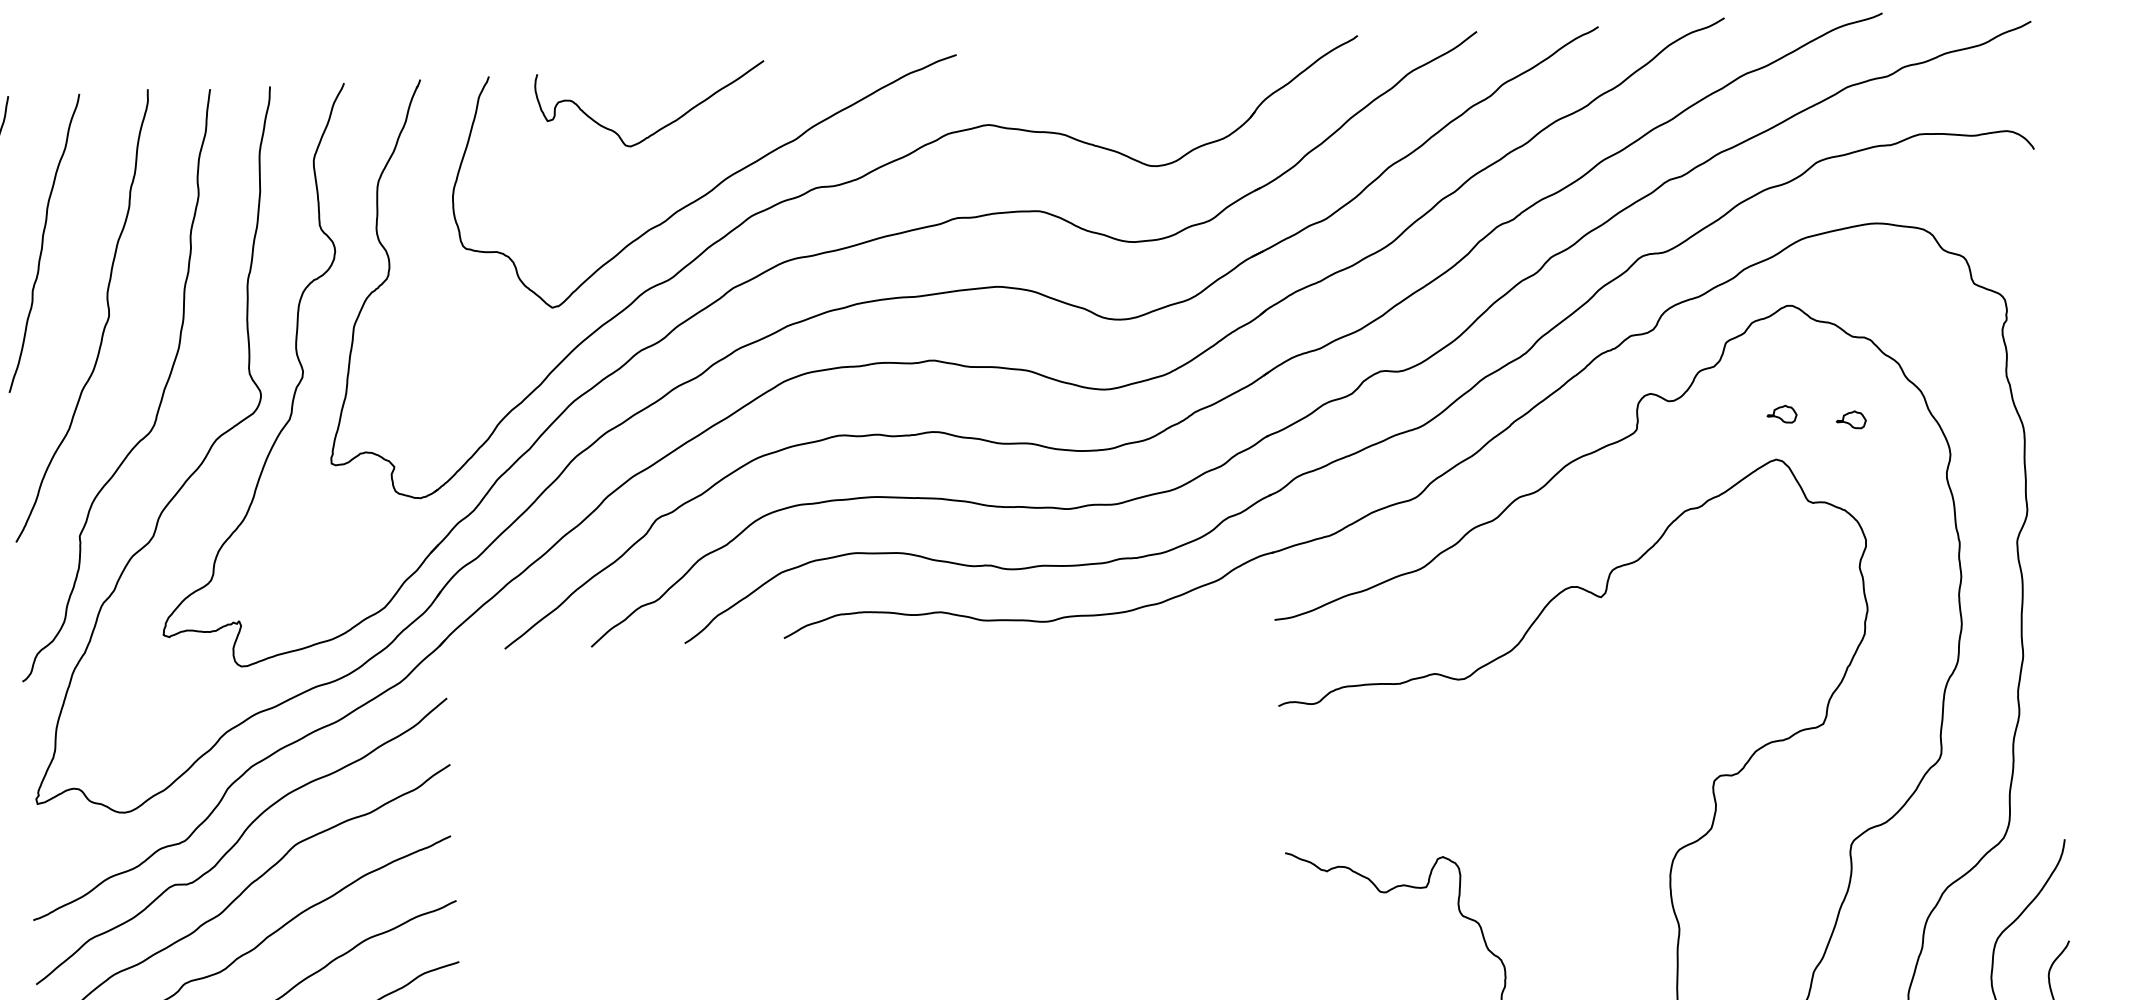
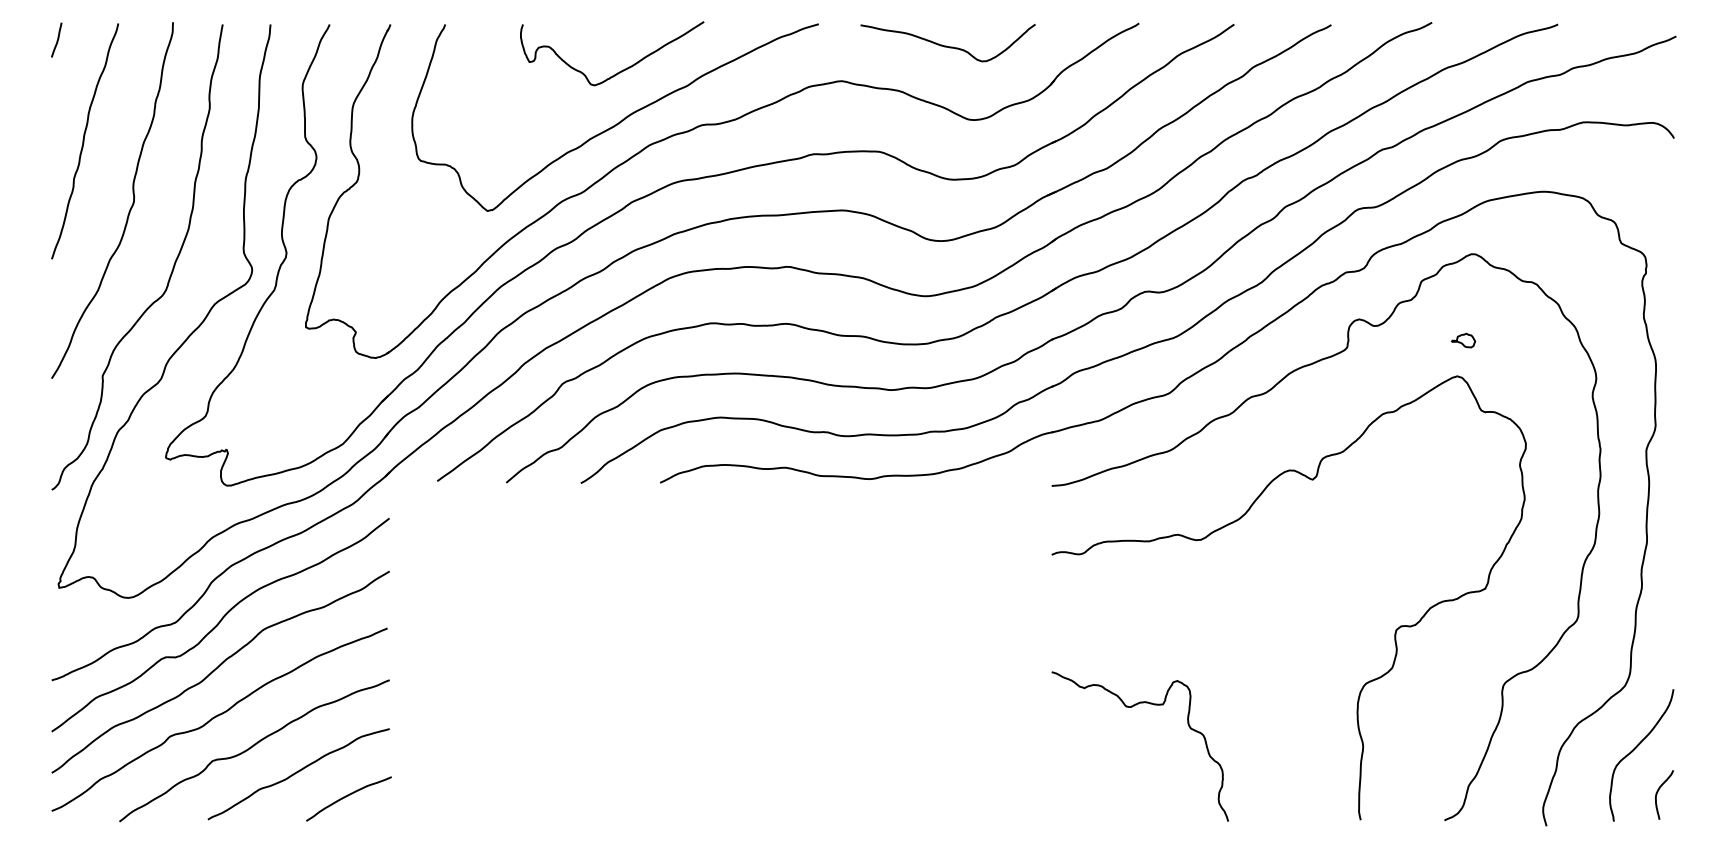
curve: (1117, 74) -> (946, 45), added
curve: (663, 126) -> (621, 70), moved
part: (1851, 420) -> (1518, 347), removed

